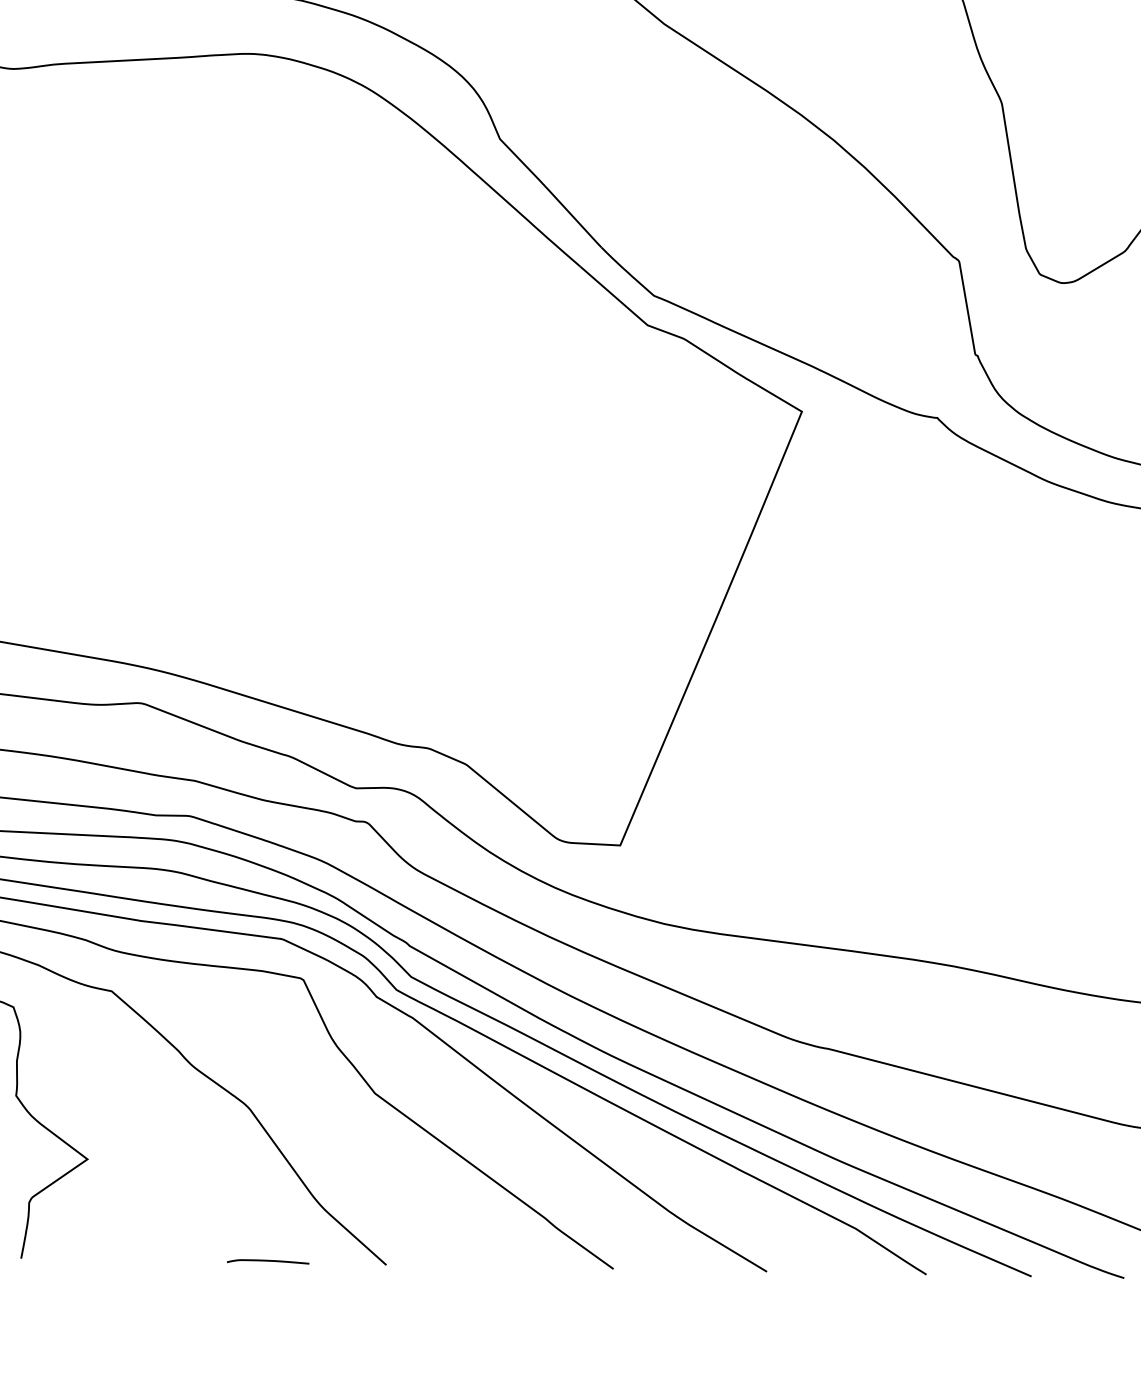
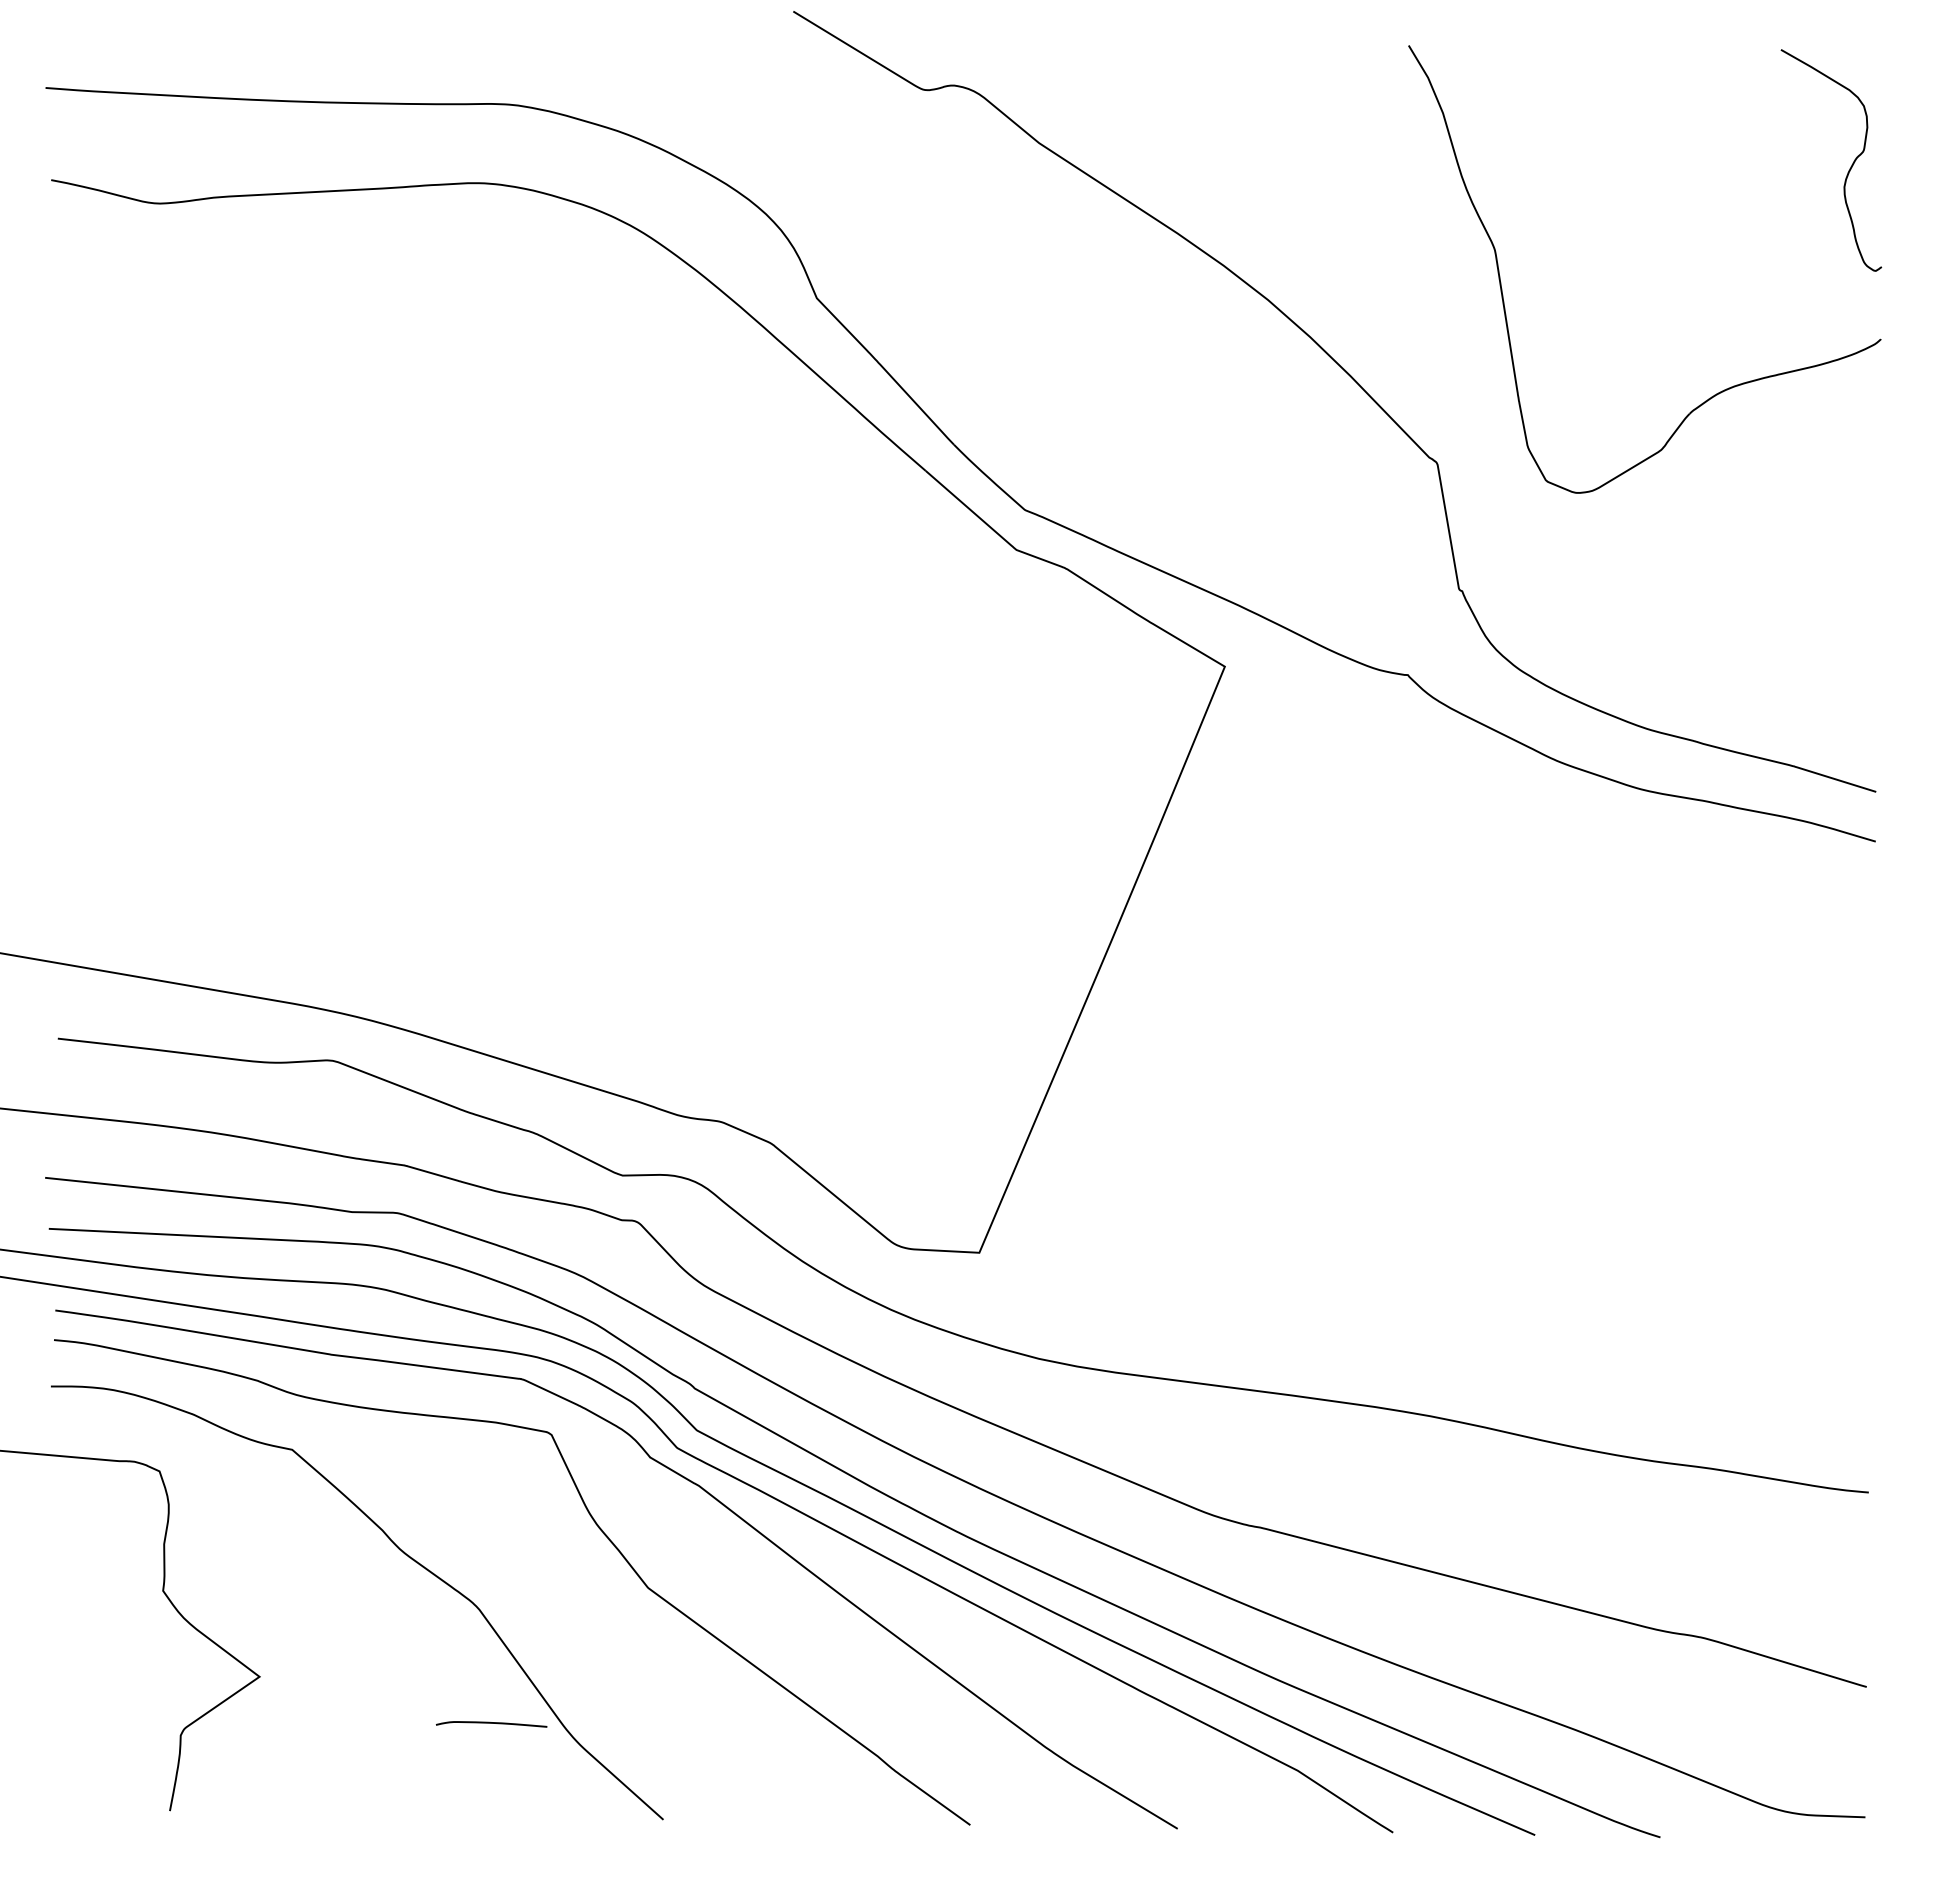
curve: (268, 1261) -> (491, 1723), moved

